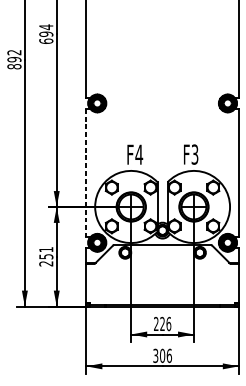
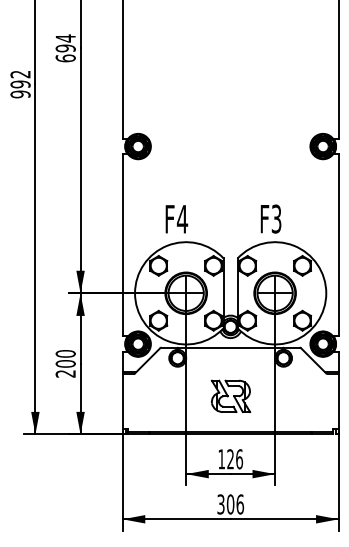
text: (14, 66) -> (20, 94), 892 -> 992
text: (134, 154) -> (176, 219), moved
line: (86, 173) -> (122, 245), dashed -> solid
text: (46, 252) -> (65, 358), 251 -> 200
part: (162, 279) -> (230, 396), added
text: (156, 324) -> (221, 459), 226 -> 126

